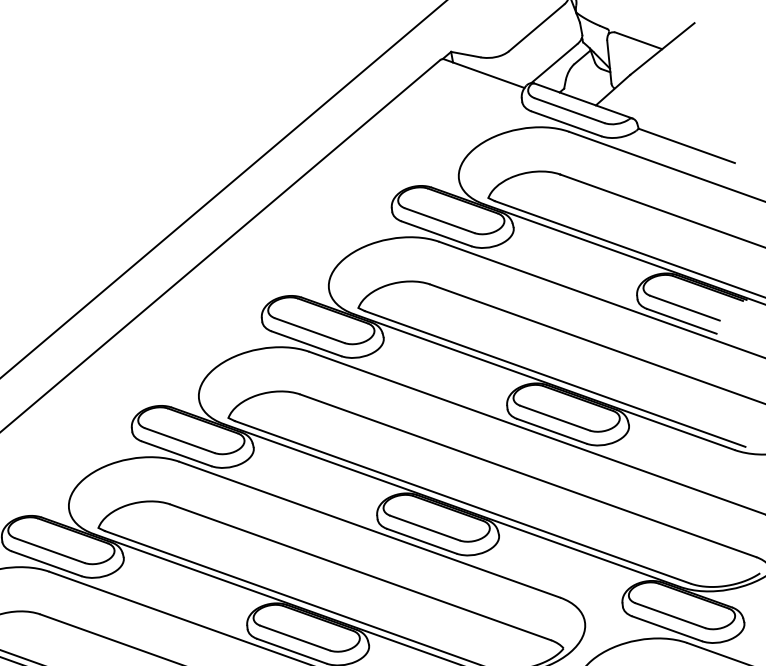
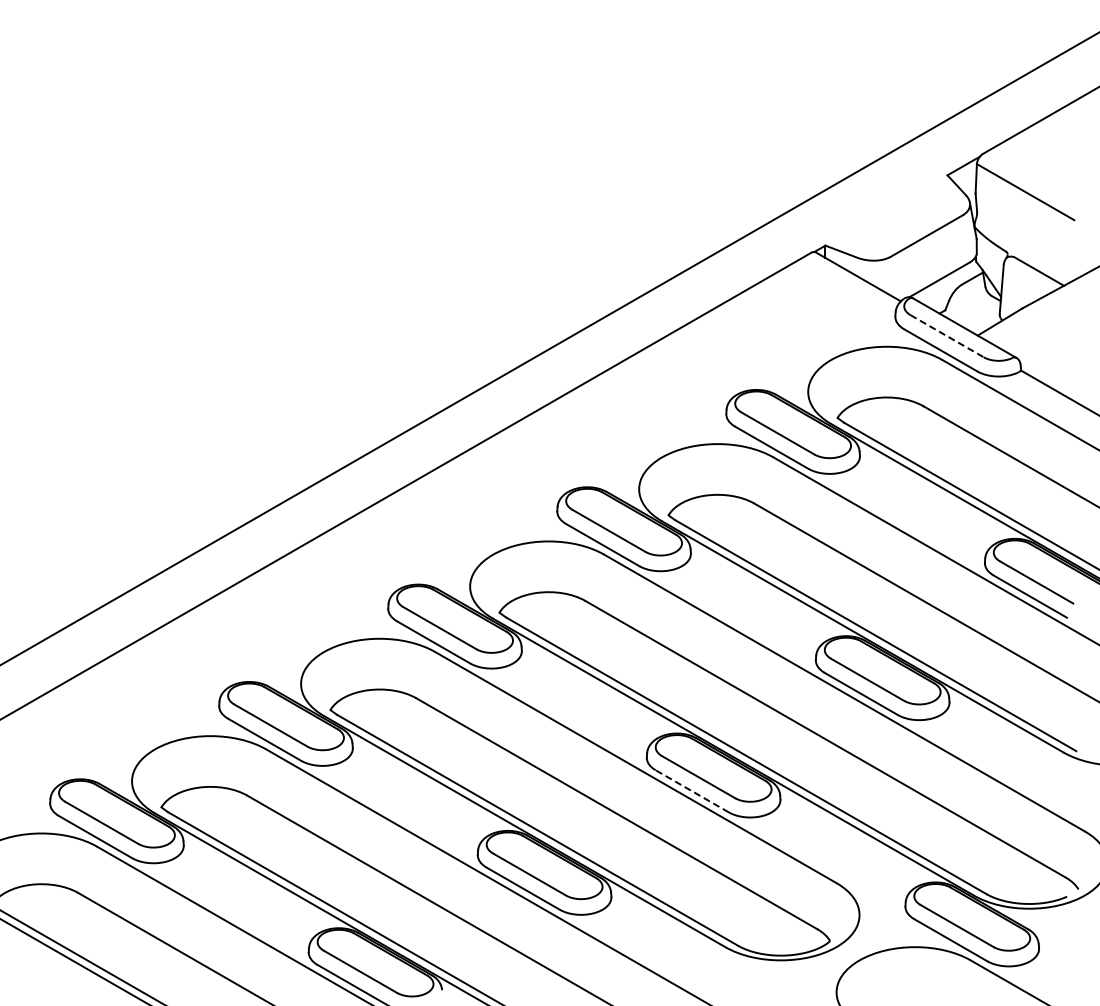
line: (570, 110) -> (947, 336), solid -> dashed
line: (421, 541) -> (691, 791), solid -> dashed

